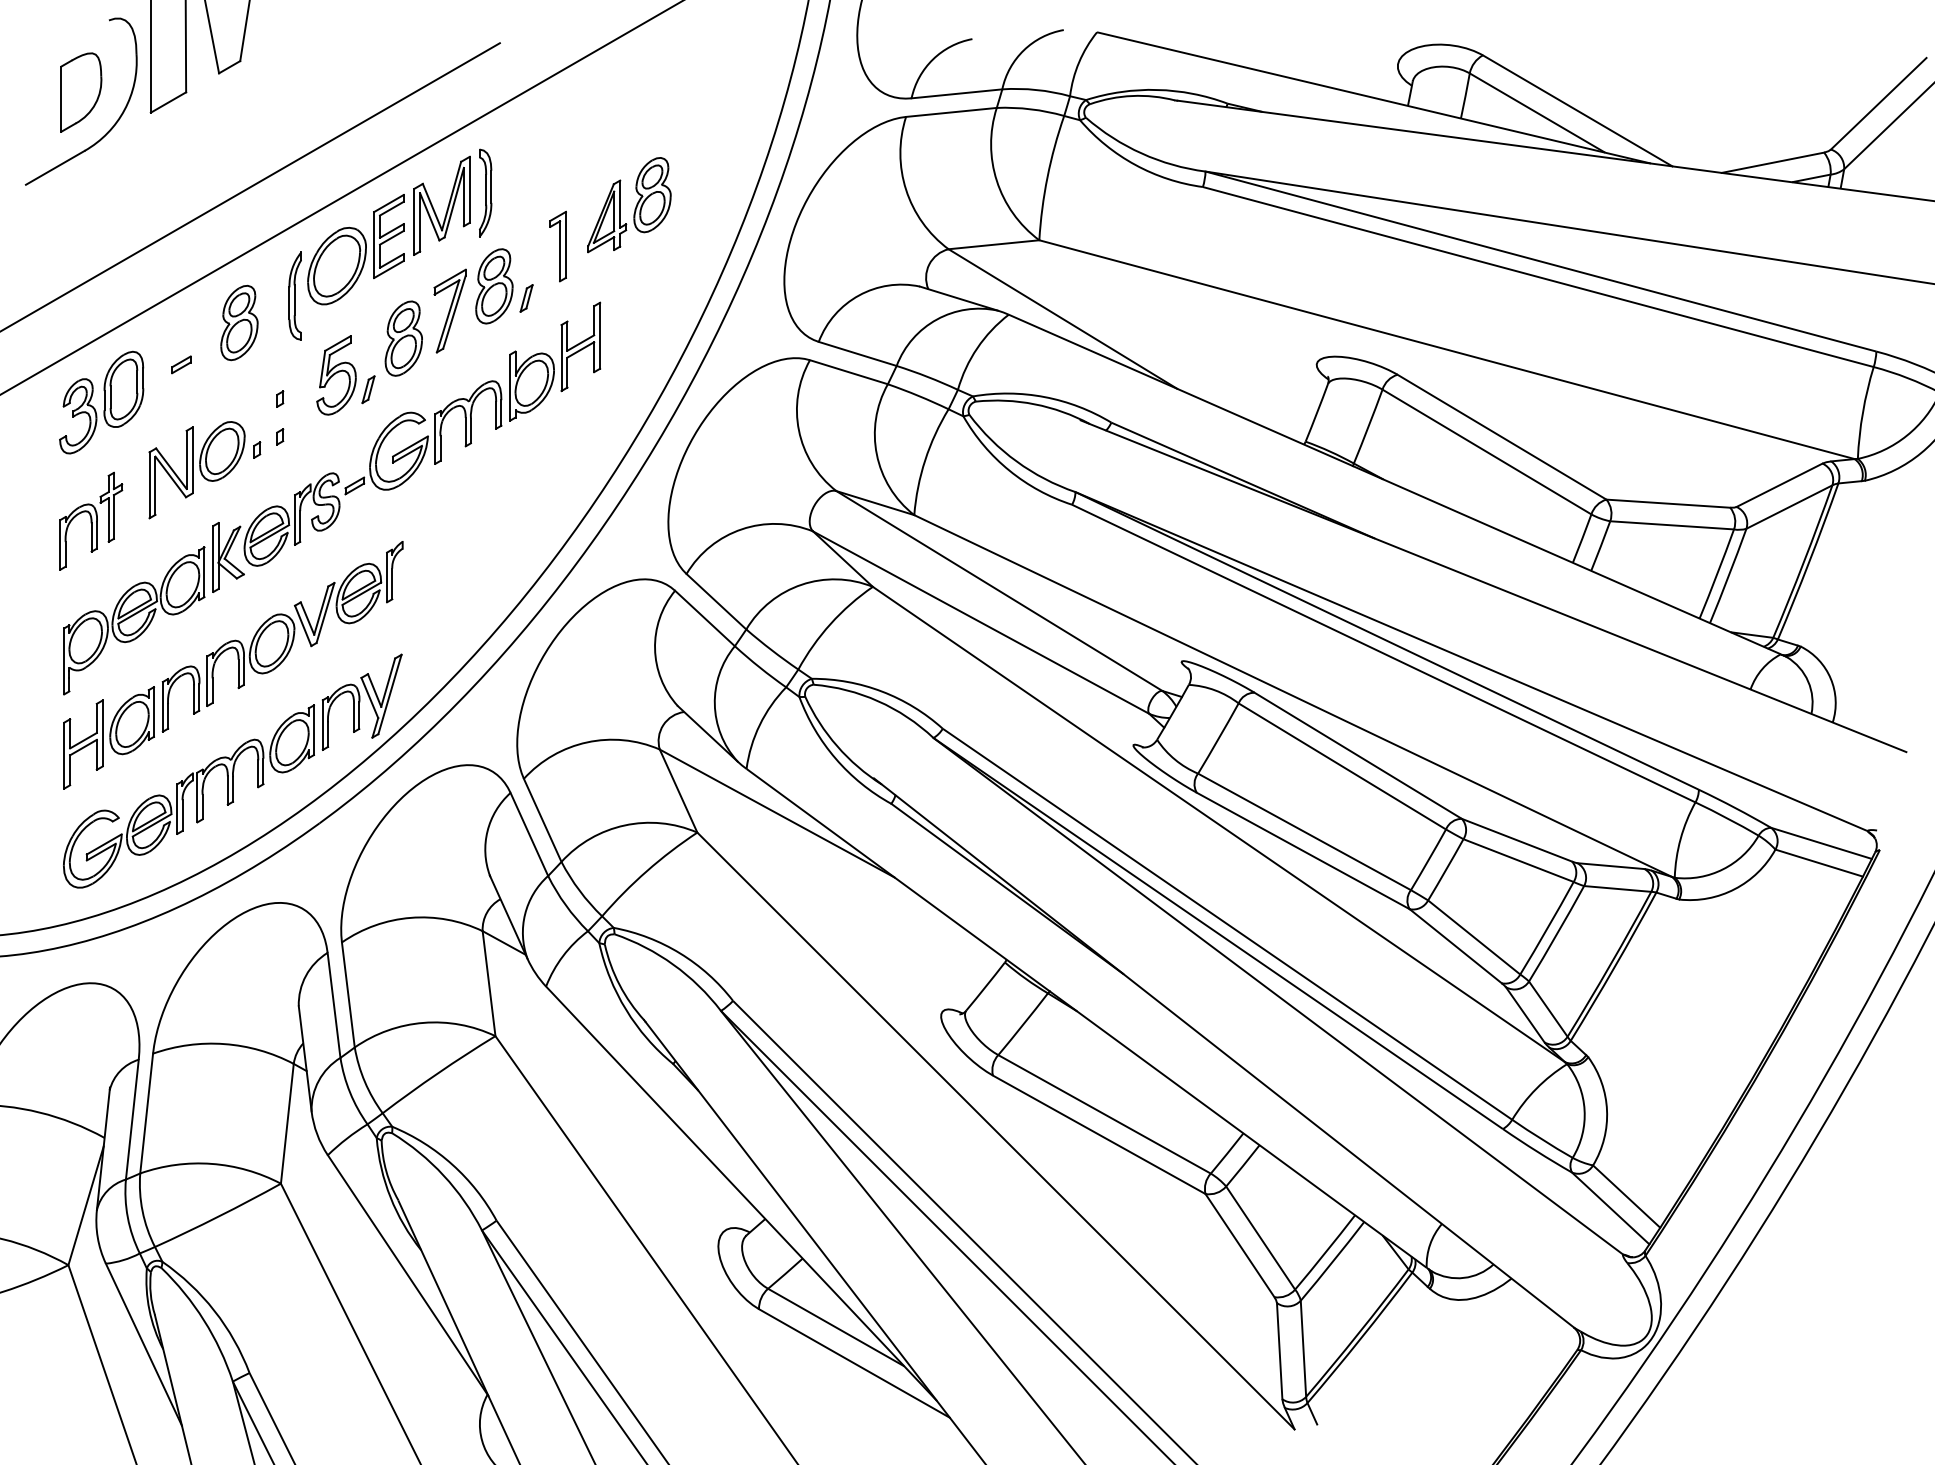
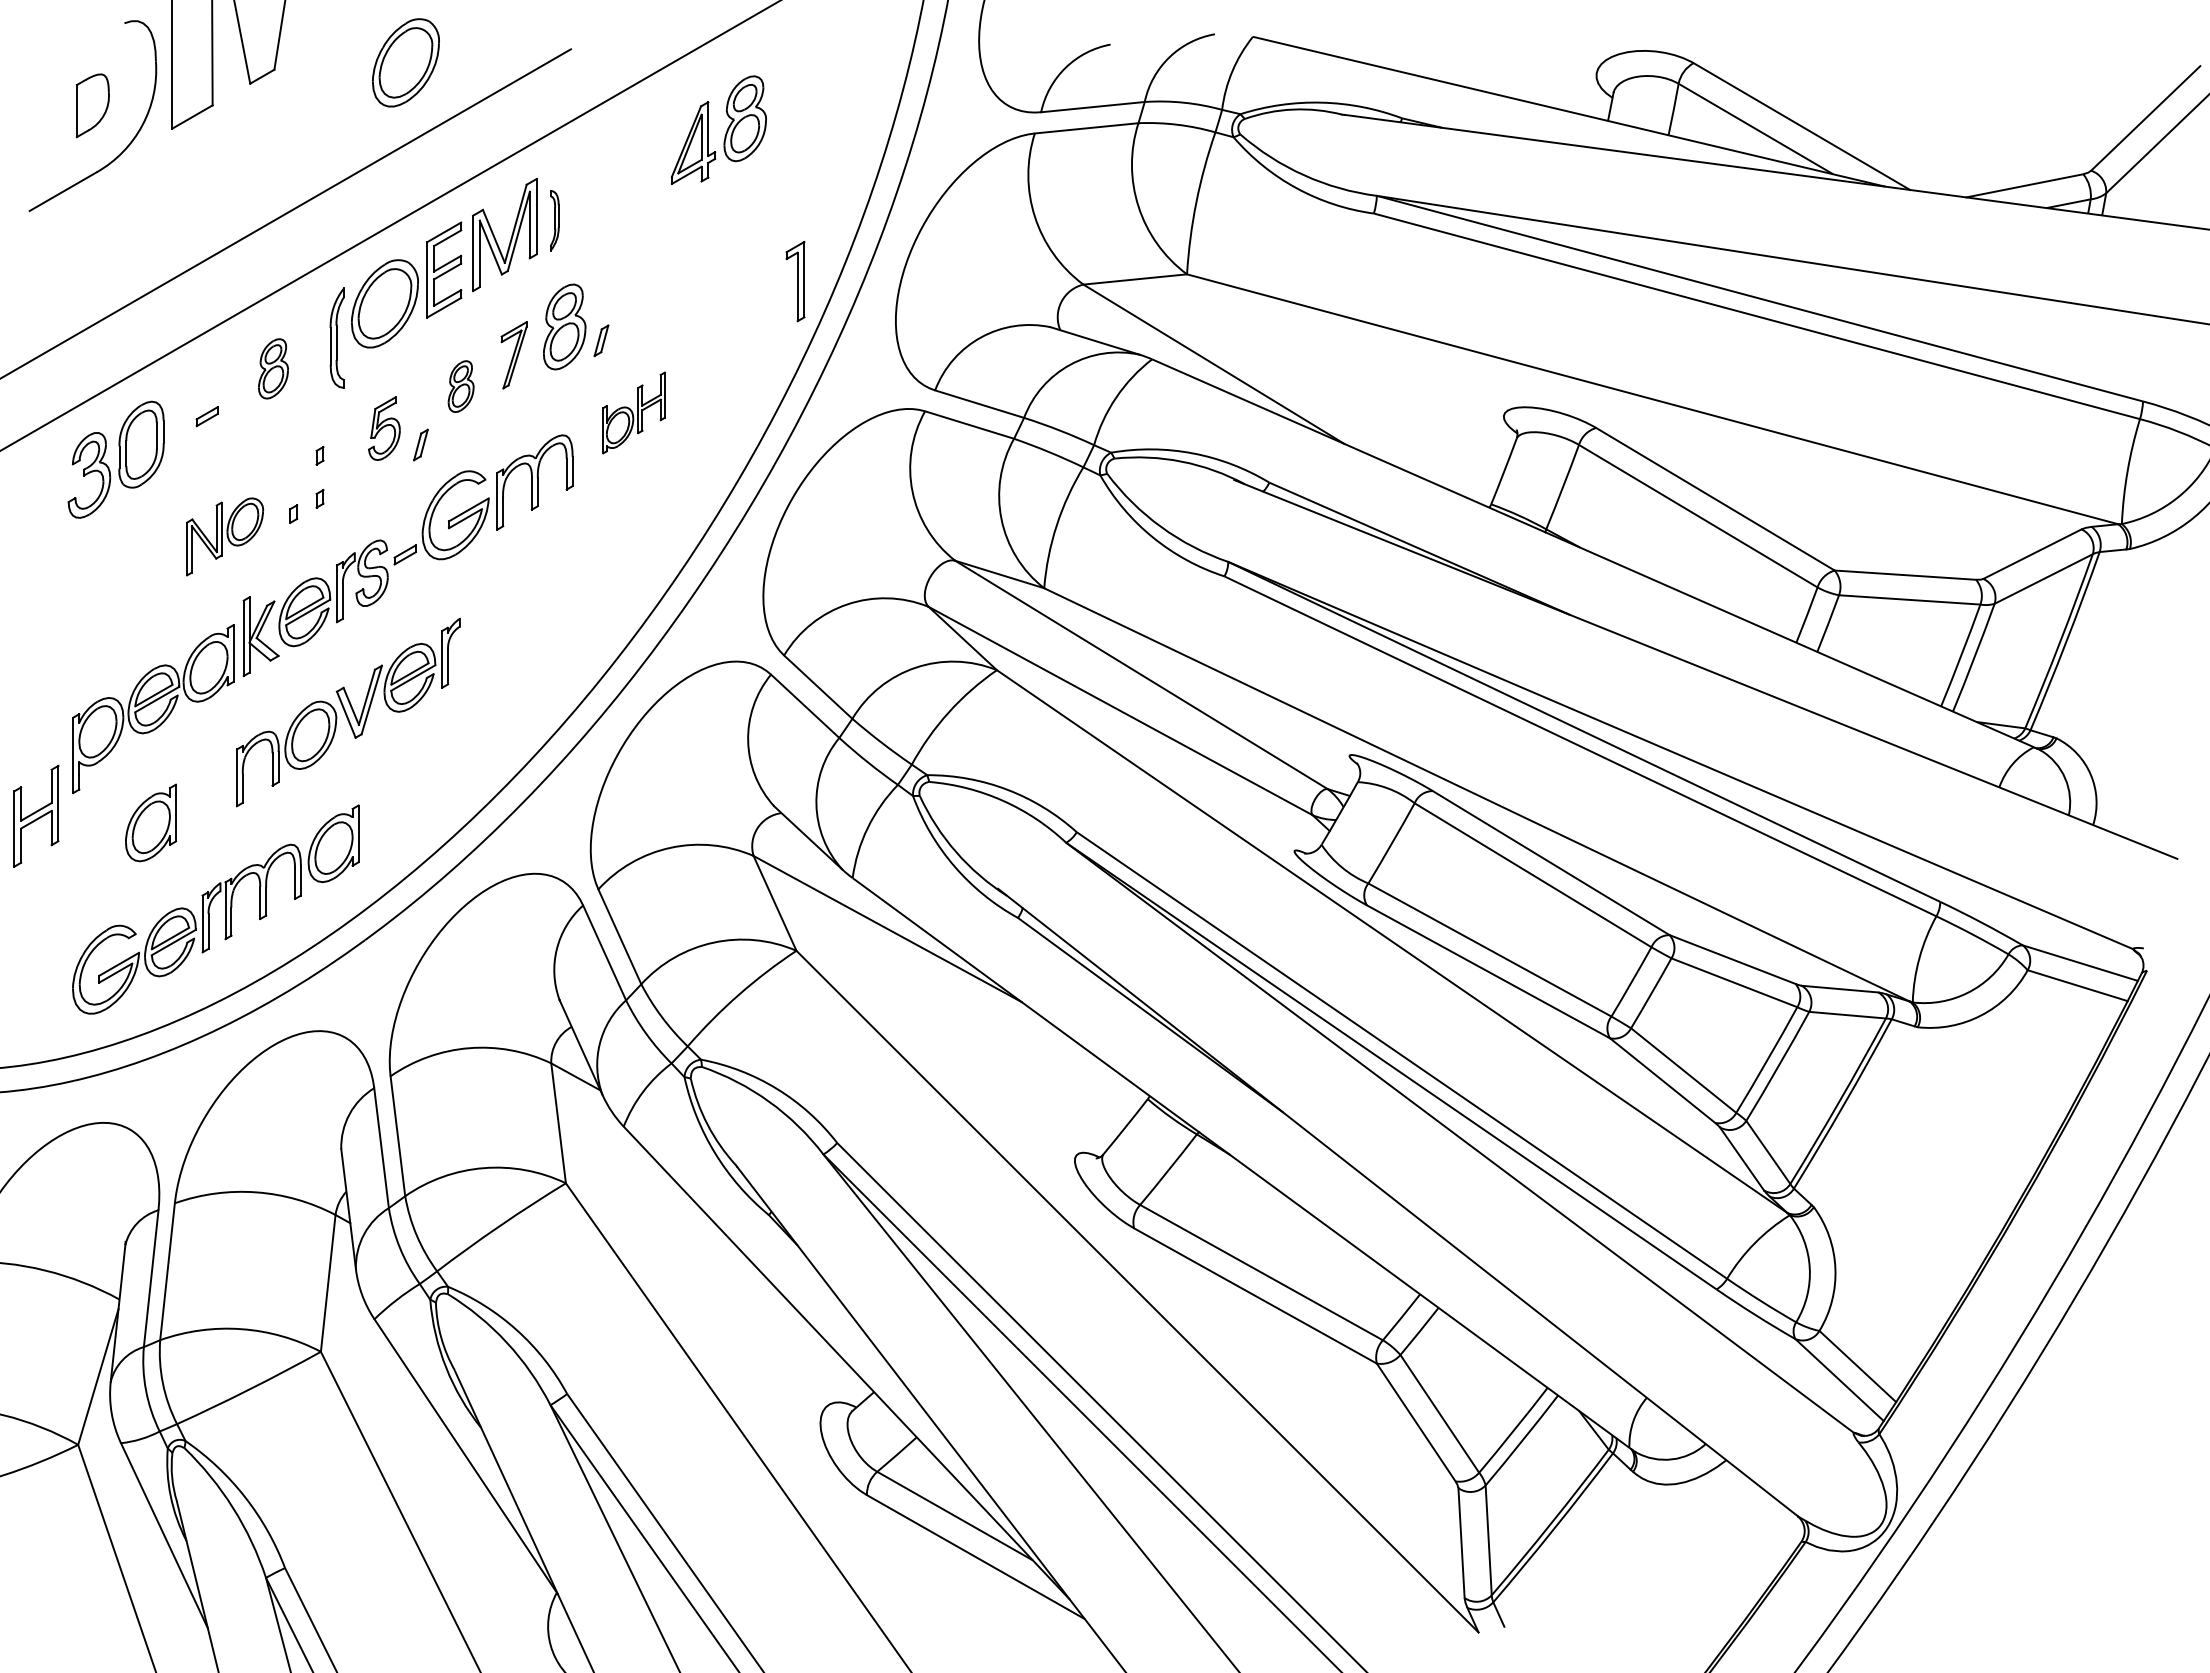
part: (355, 54) -> (405, 62), added
part: (80, 92) -> (92, 105), size x0.7
part: (485, 193) -> (554, 220), size x0.6
part: (636, 205) -> (726, 130), moved
part: (558, 246) -> (795, 281), moved
part: (449, 311) -> (513, 355), size x0.7
part: (239, 322) -> (273, 368), size x0.7
part: (403, 338) -> (460, 386), size x0.6
part: (554, 361) -> (633, 412), size x0.6
part: (336, 375) -> (384, 428), size x0.7
part: (196, 469) -> (224, 536), size x0.7
part: (91, 520) -> (104, 594), removed
part: (169, 697) -> (193, 796), removed
part: (362, 701) -> (413, 801), removed
part: (83, 743) -> (36, 815), moved

